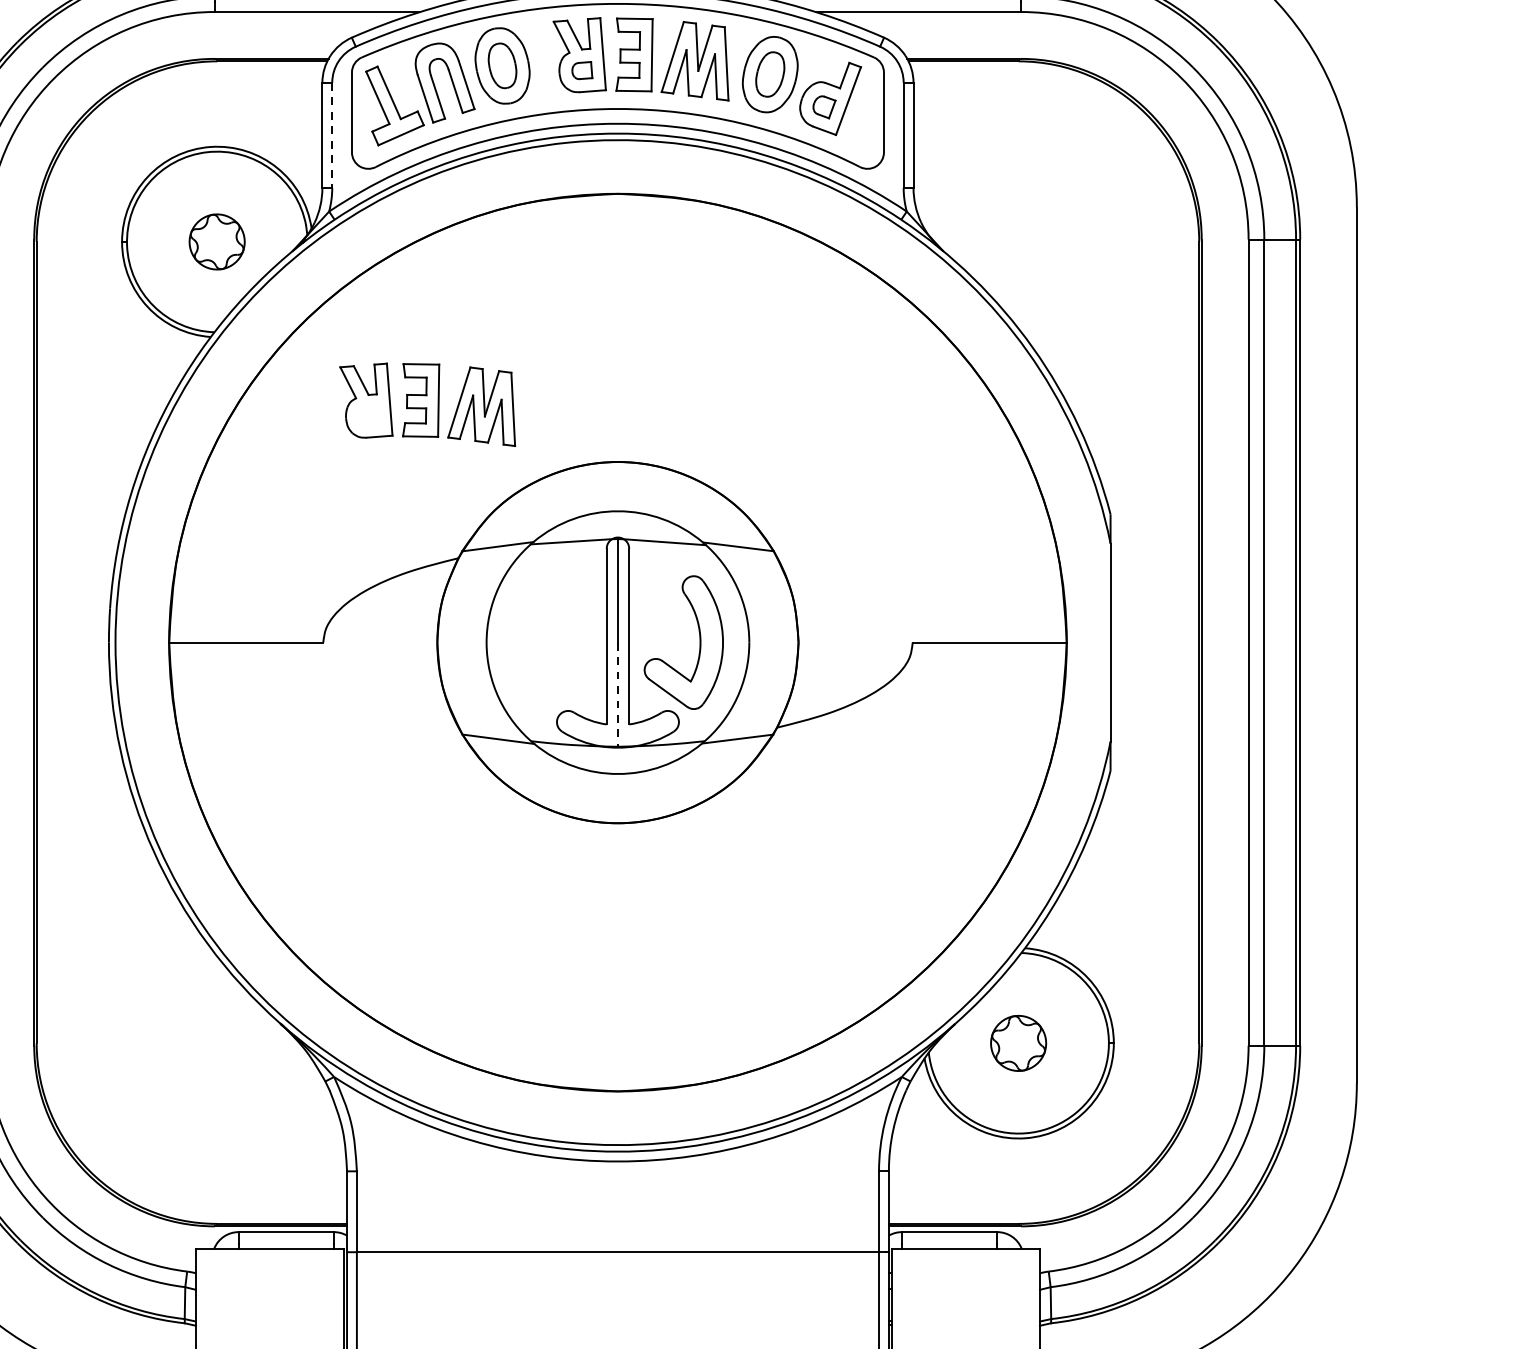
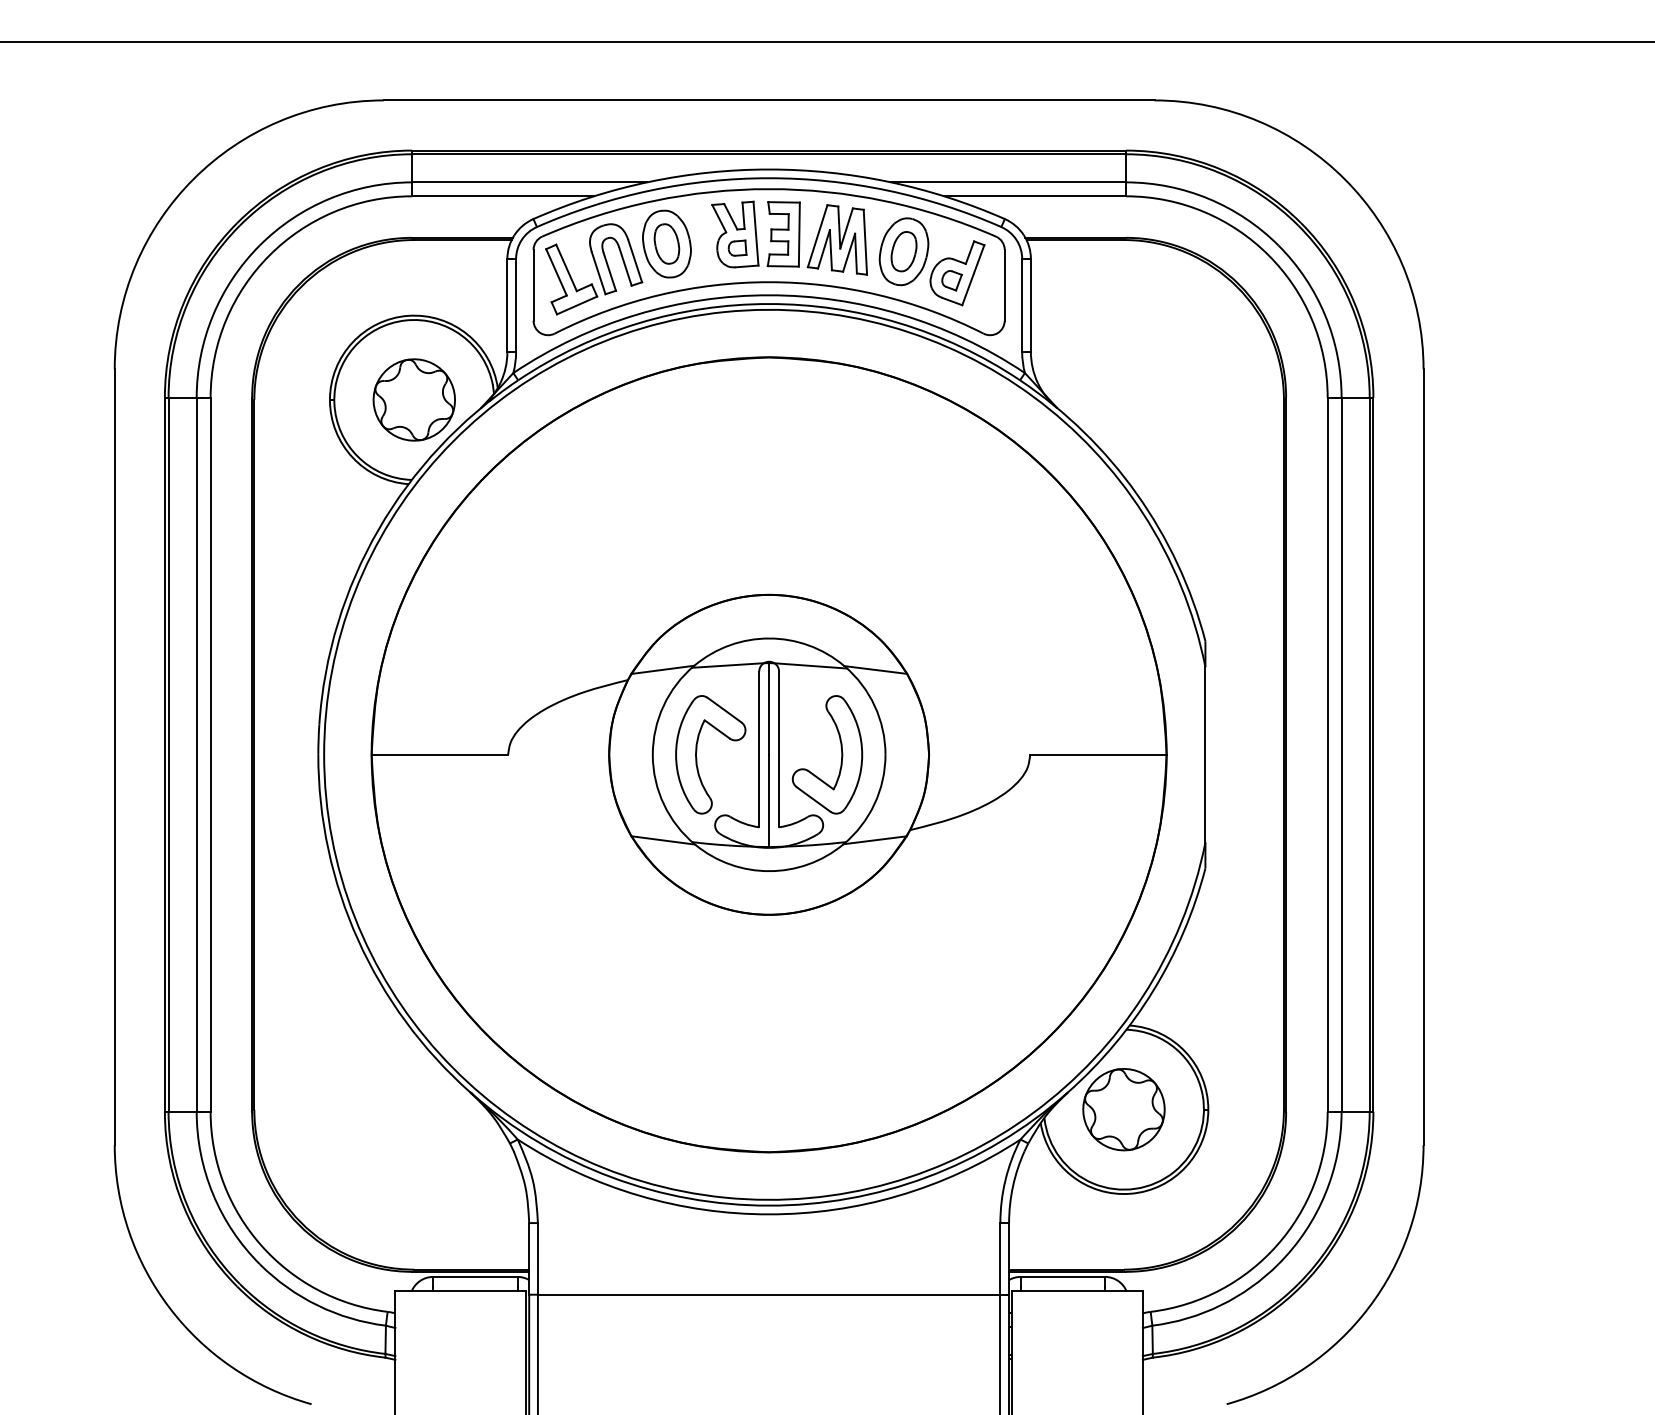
line: (332, 135) -> (516, 305), dashed -> solid
part: (216, 241) -> (413, 399), size x1.67
part: (427, 404) -> (600, 543), removed
part: (537, 638) -> (697, 751), added
line: (618, 695) -> (769, 801), dashed -> solid
part: (1018, 1043) -> (1123, 1109), size x1.67

